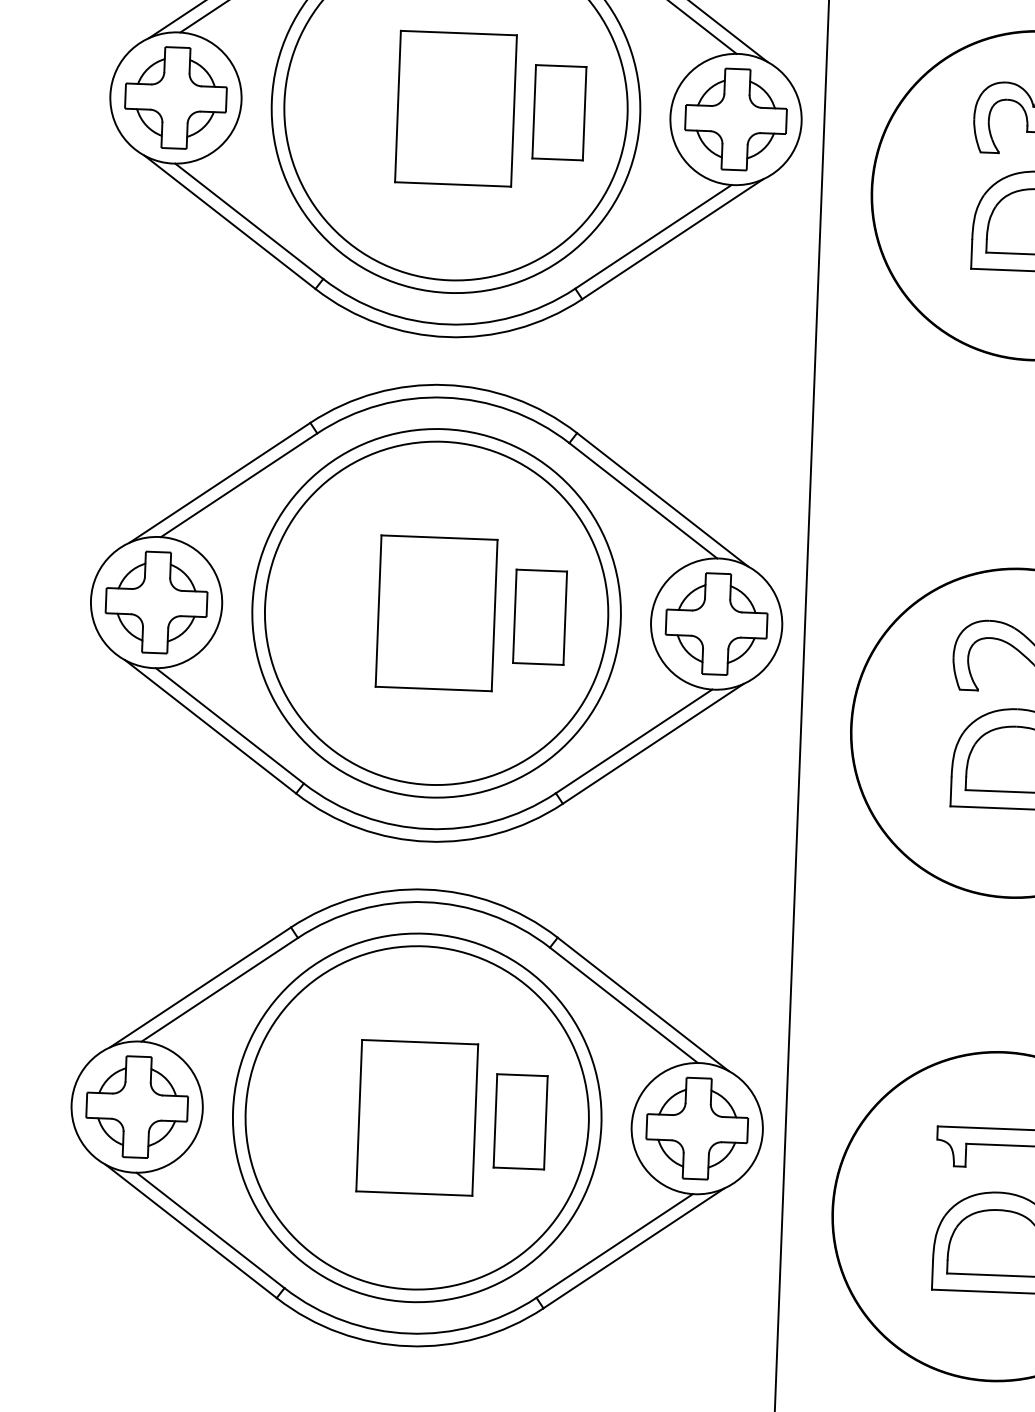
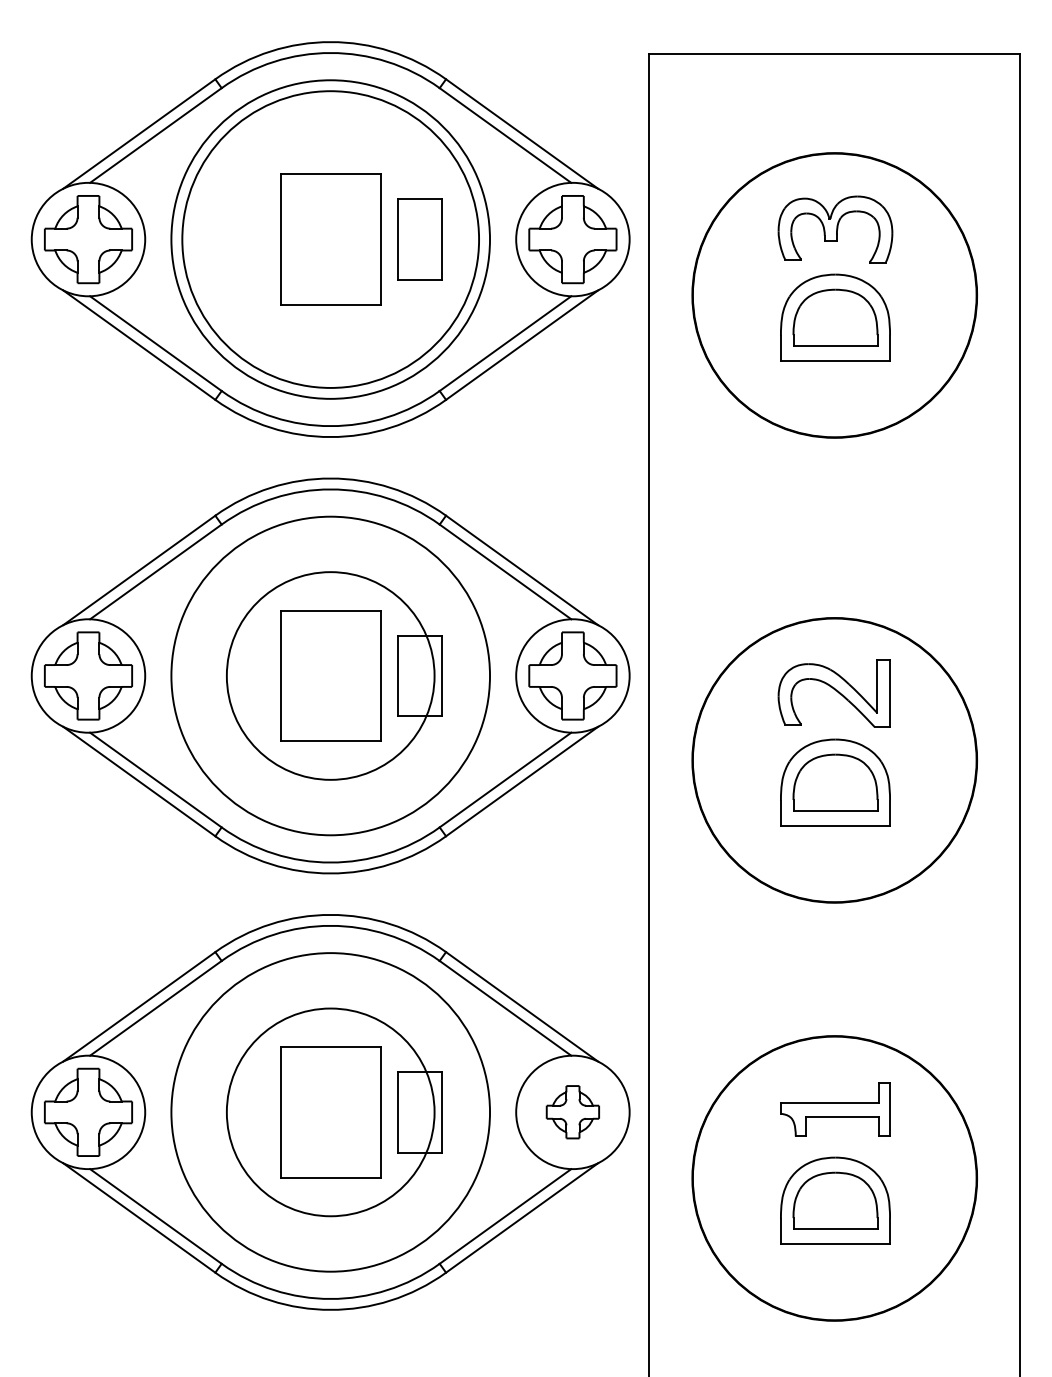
circle: (436, 612) -> (330, 675), size x0.7
circle: (416, 1117) -> (330, 1112), size x0.7
part: (696, 1127) -> (572, 1111), size x0.6

